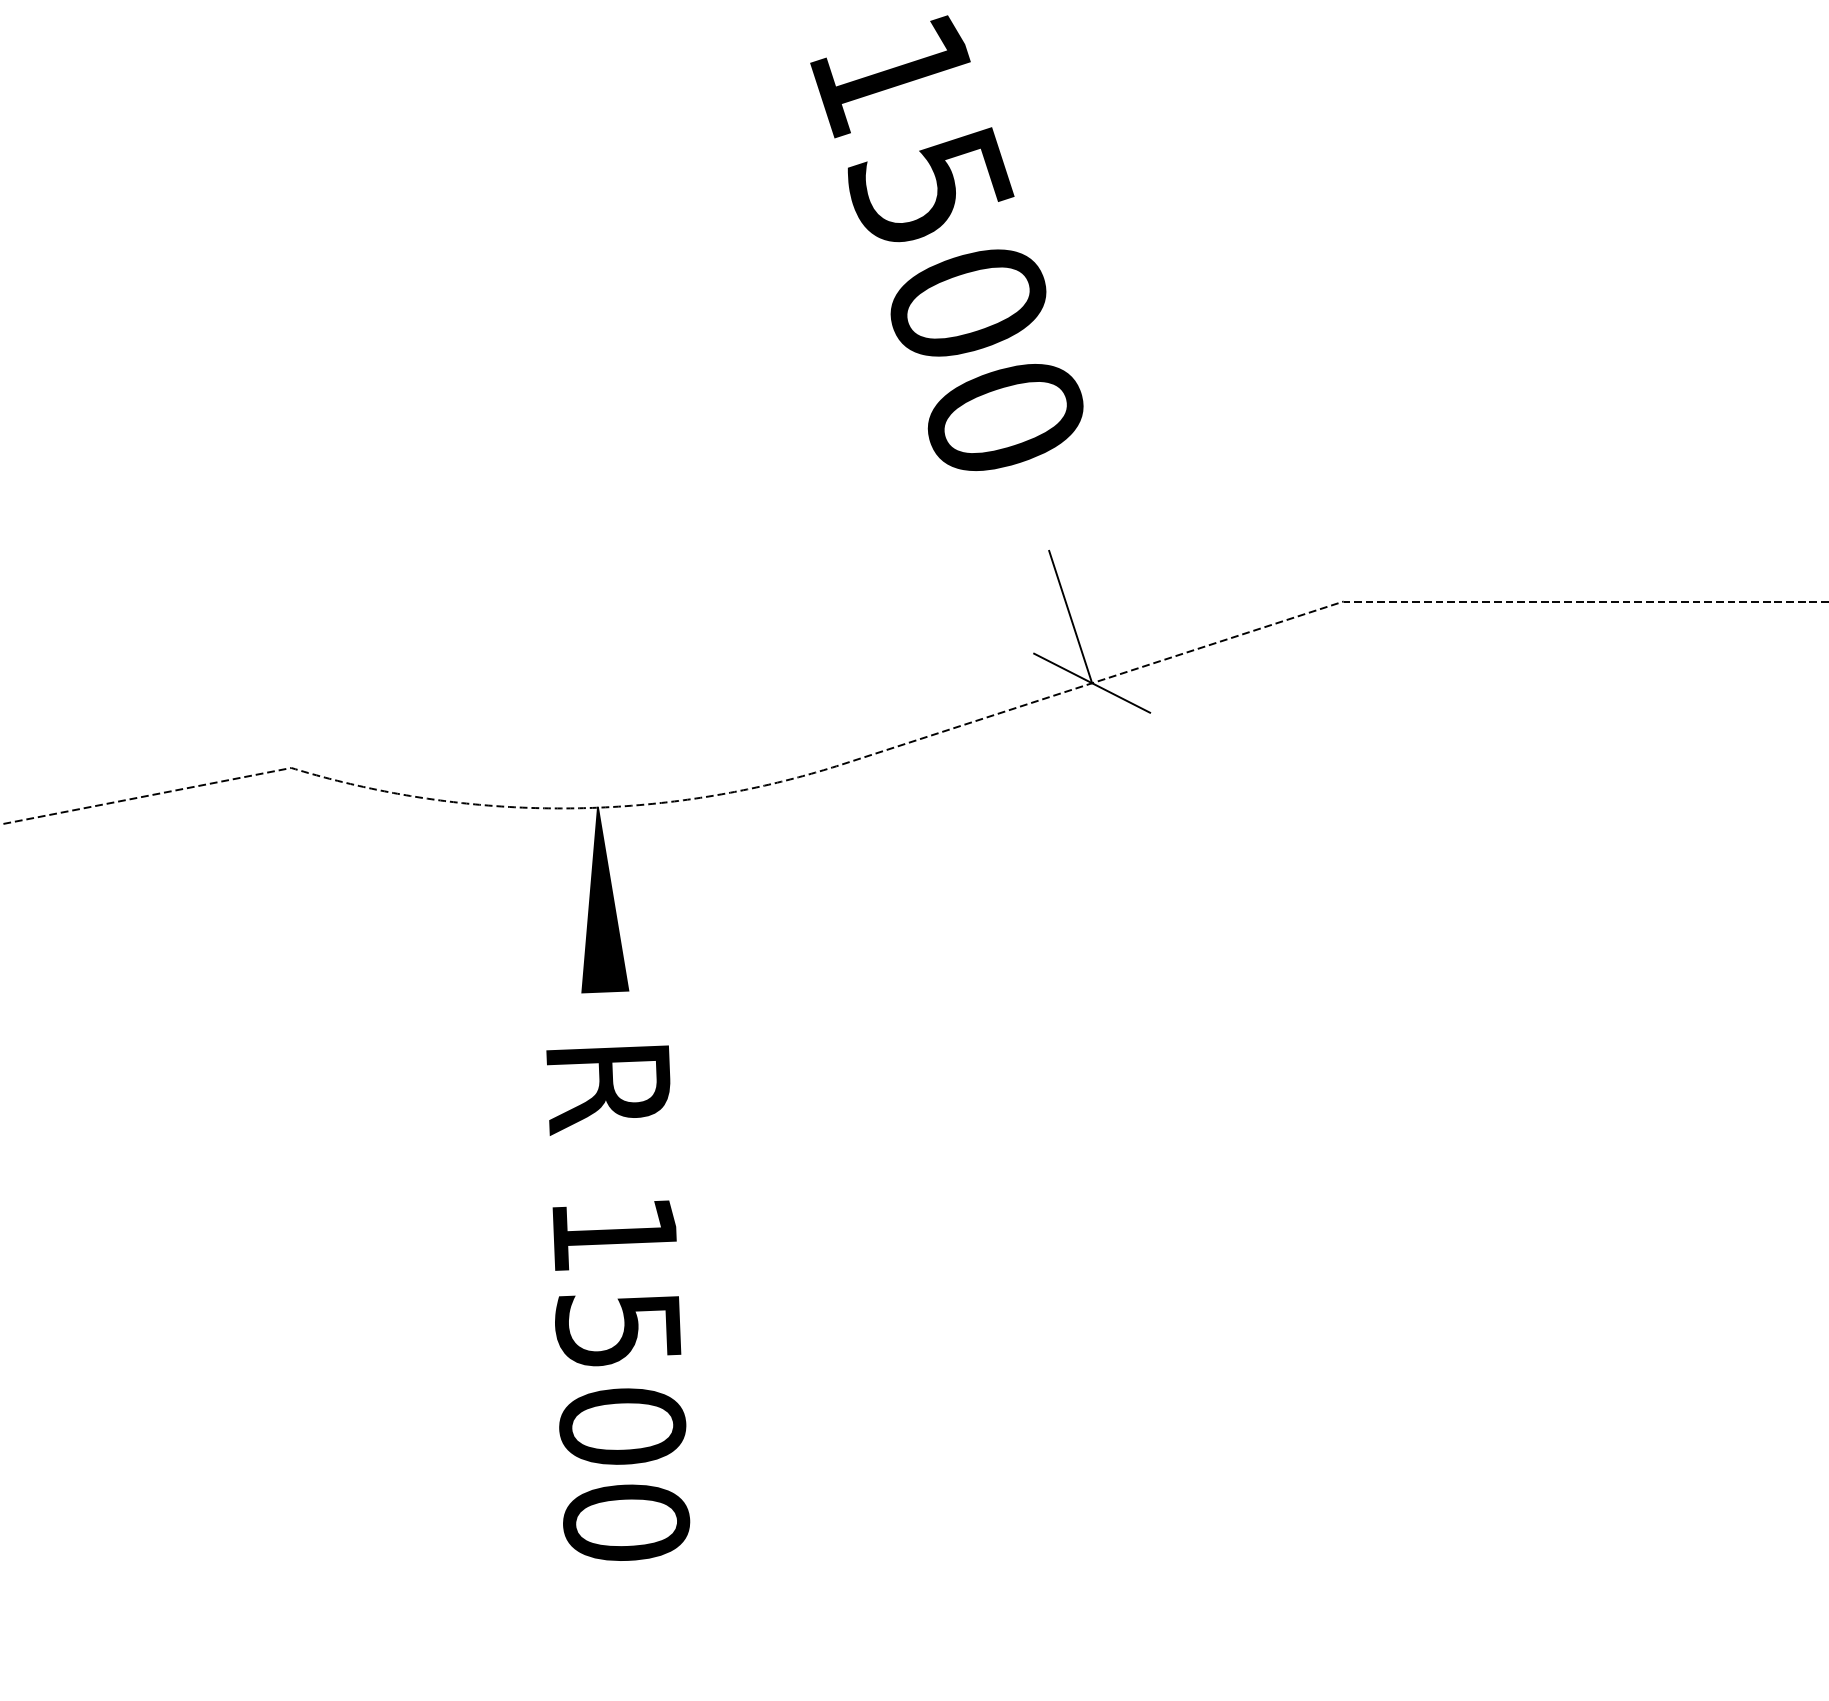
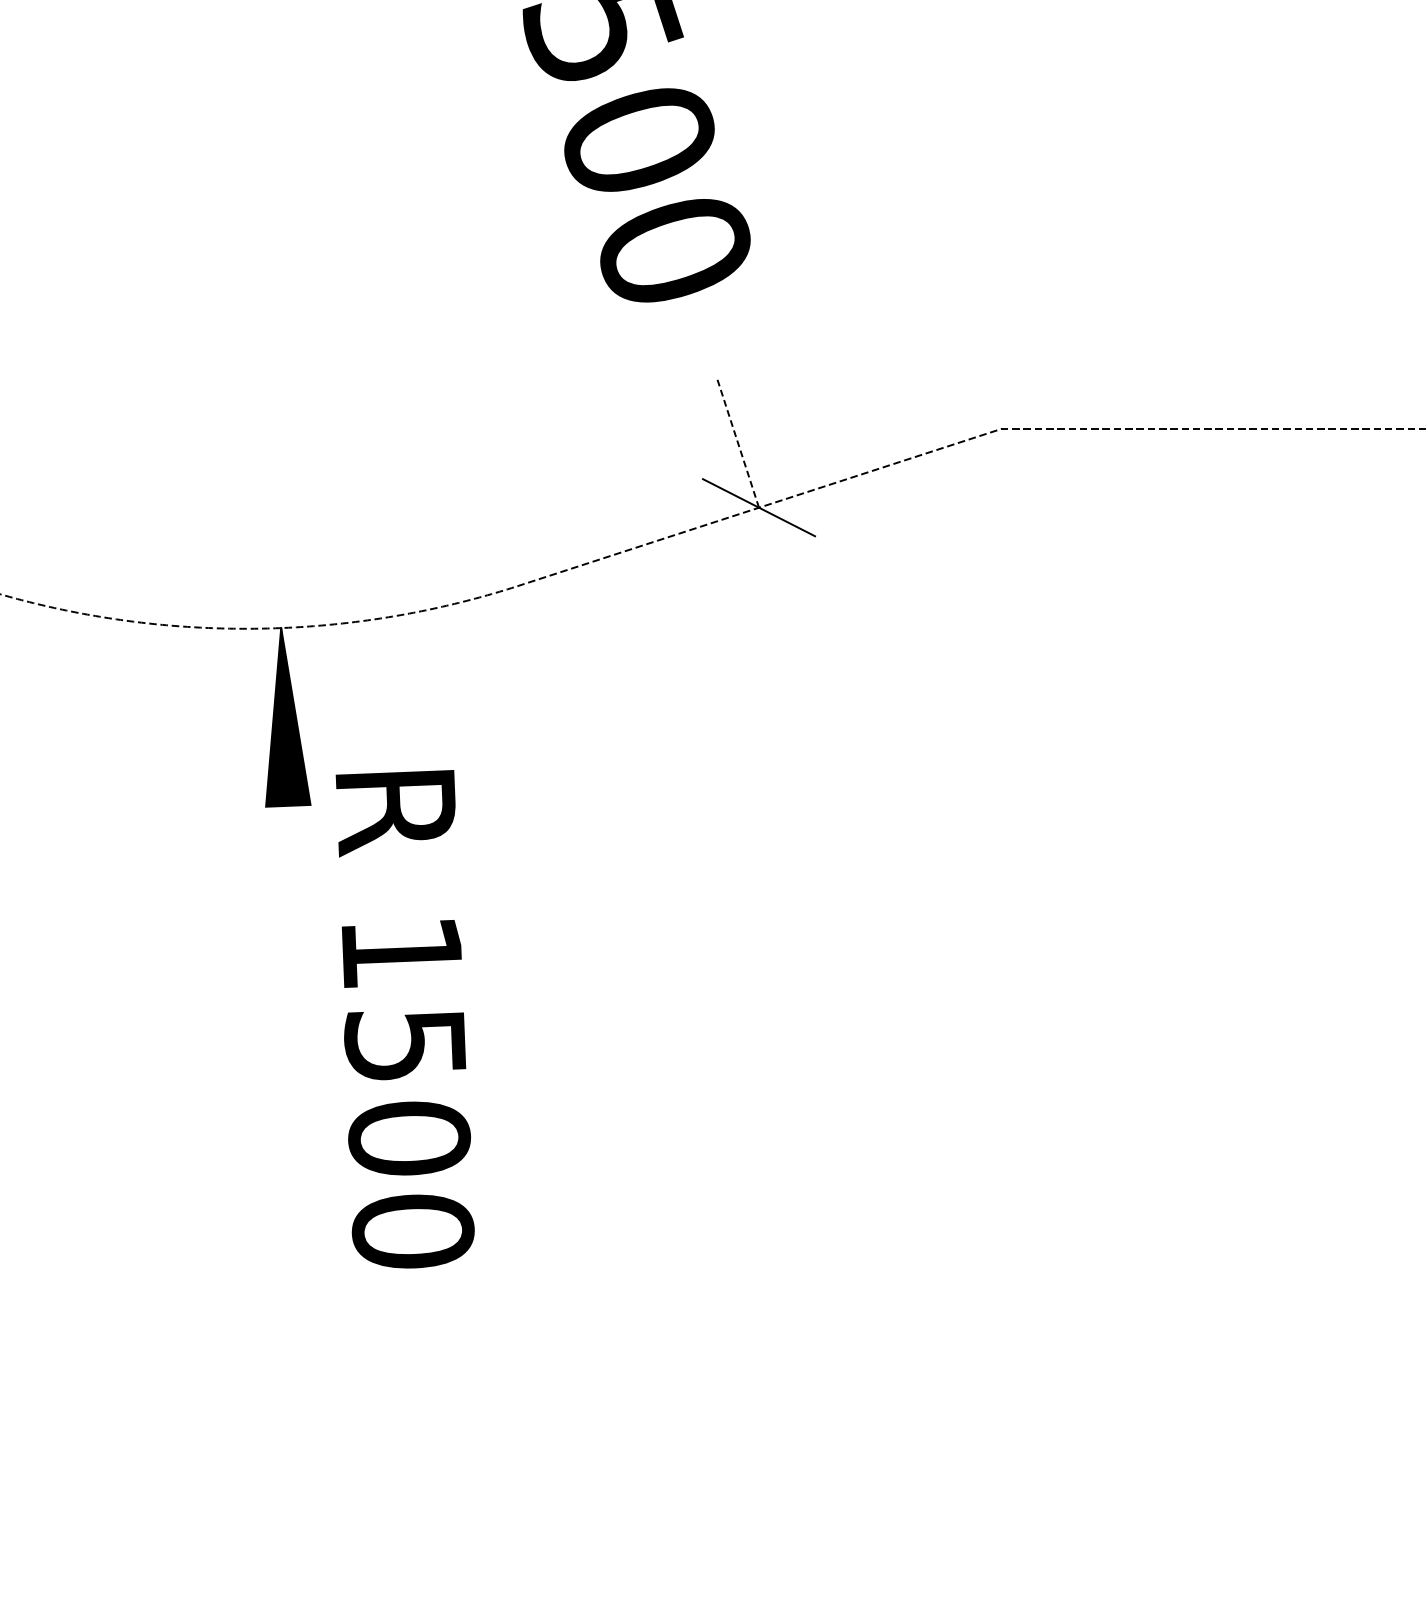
line: (1070, 617) -> (738, 444), solid -> dashed
text: (618, 1302) -> (405, 1018), moved

